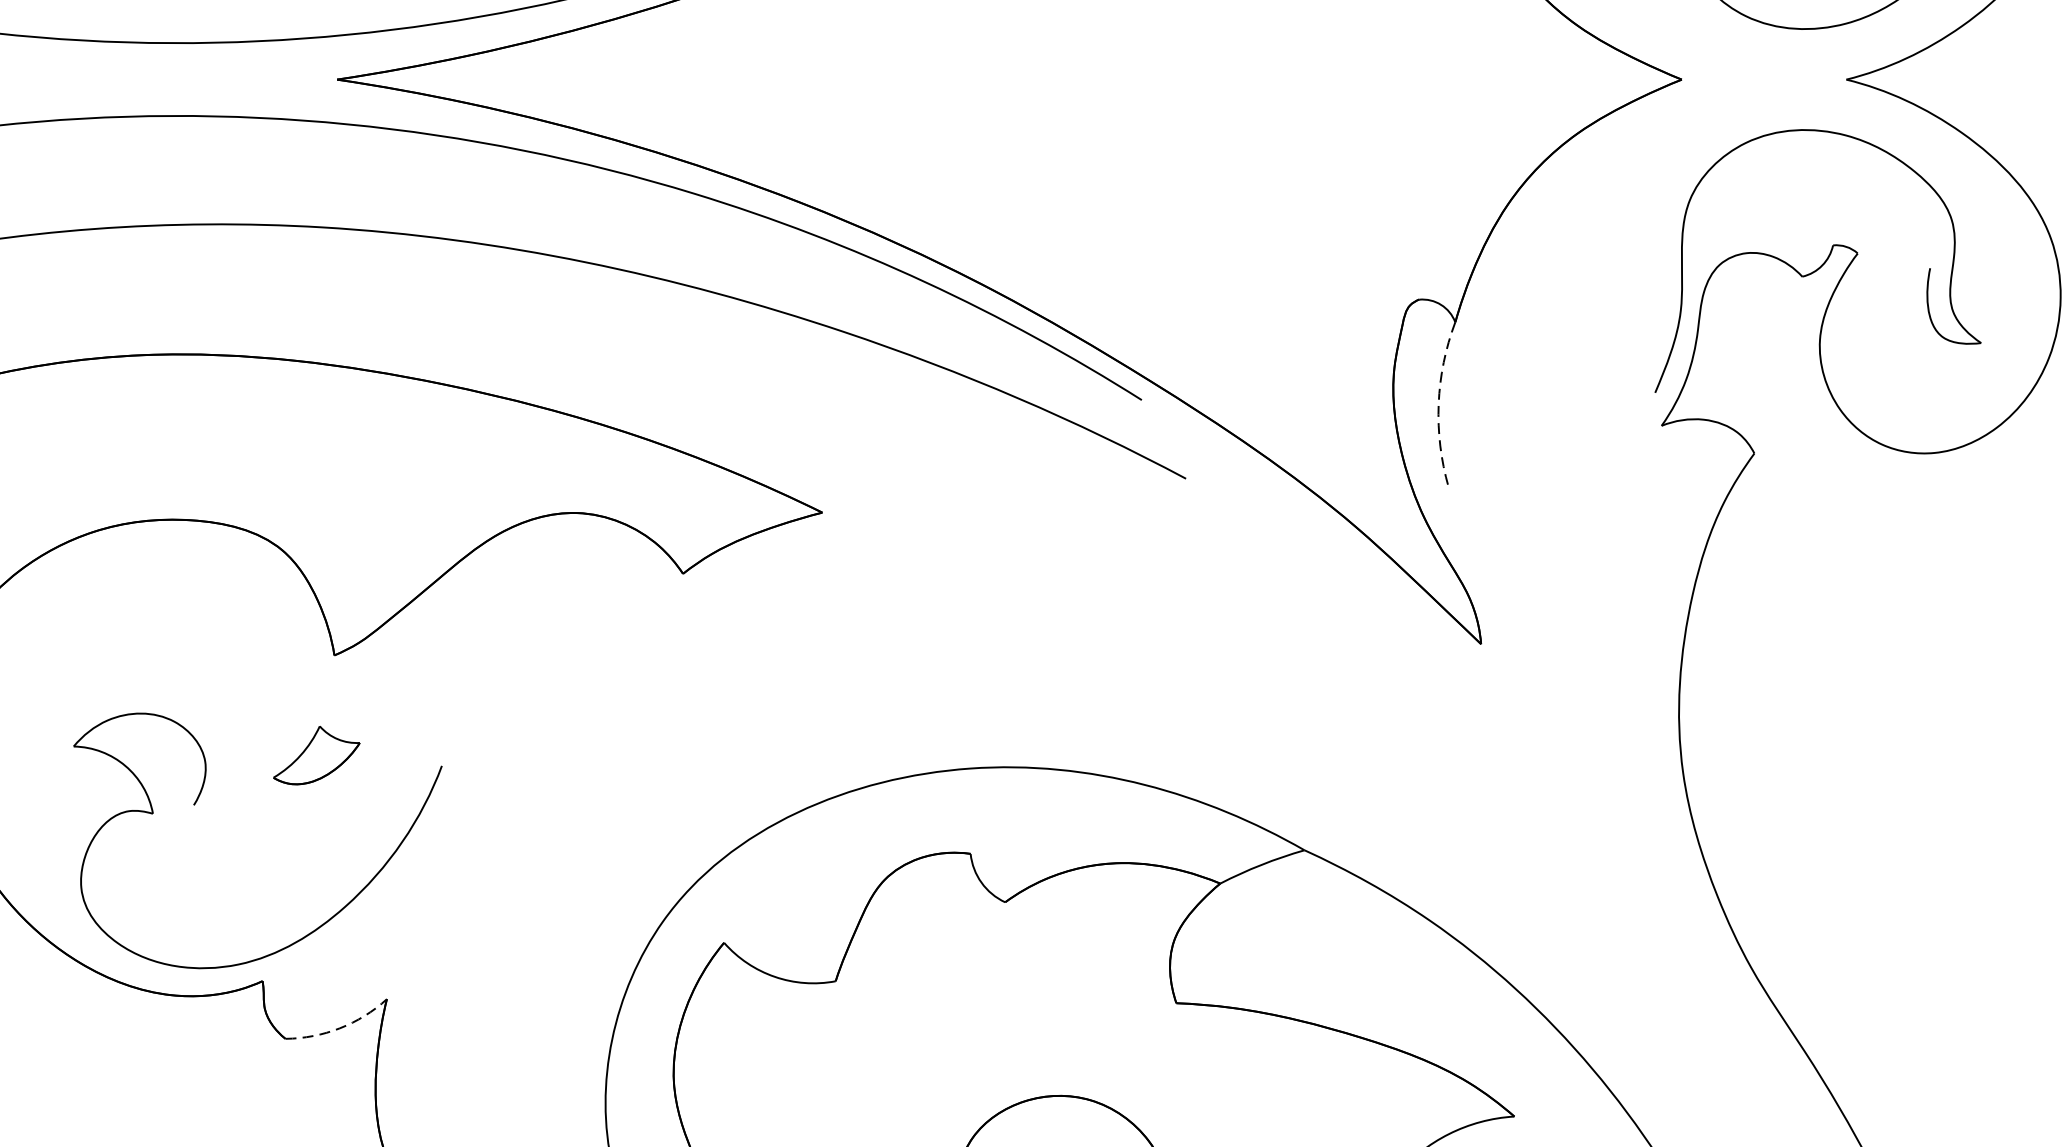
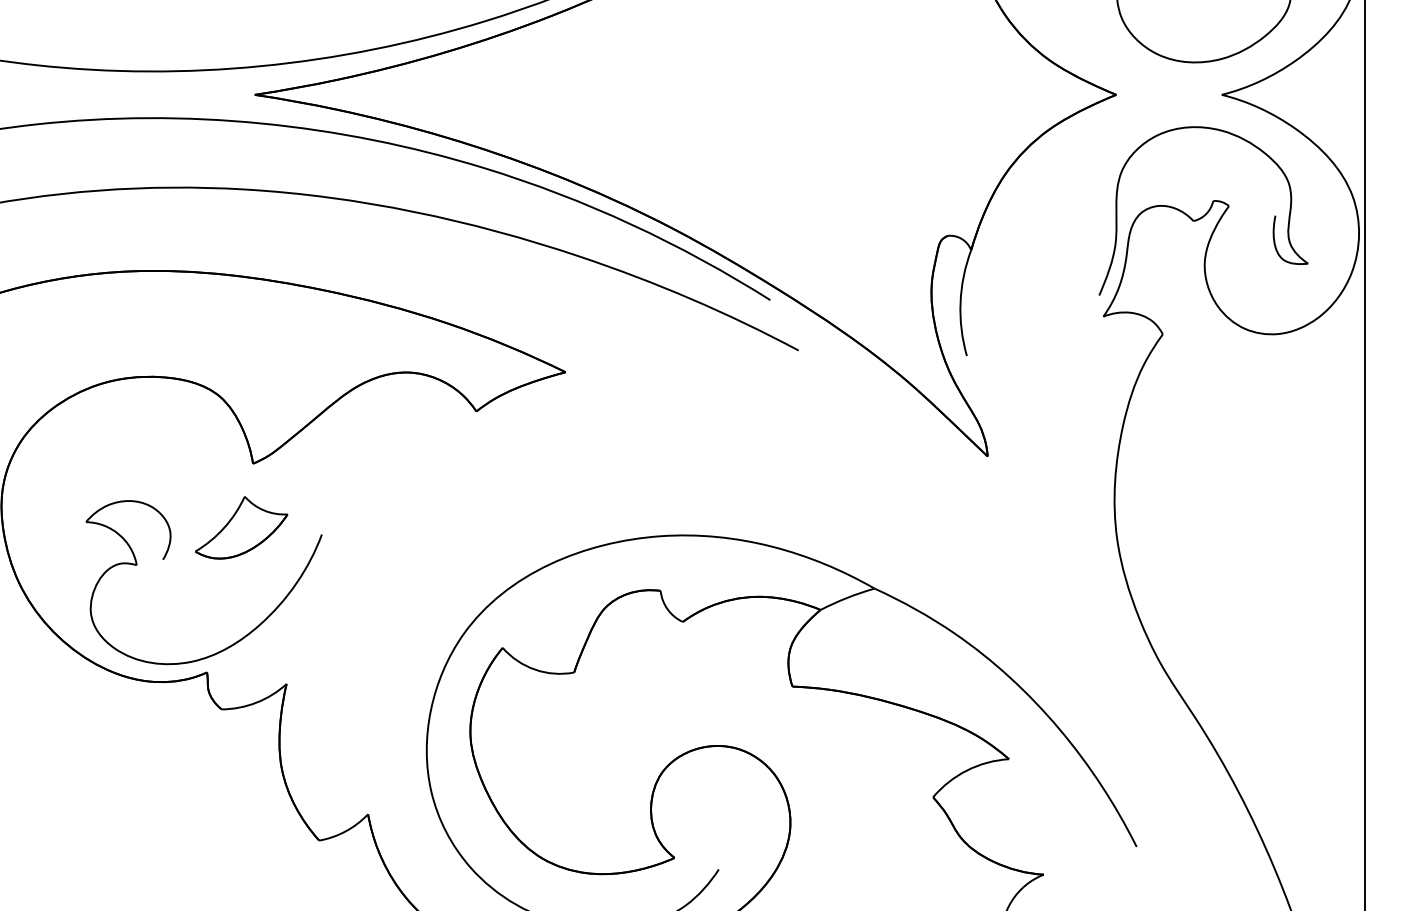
arc: (1438, 403) -> (960, 302), dashed -> solid
part: (316, 754) -> (241, 527), size x1.67
arc: (339, 1028) -> (256, 702), dashed -> solid

